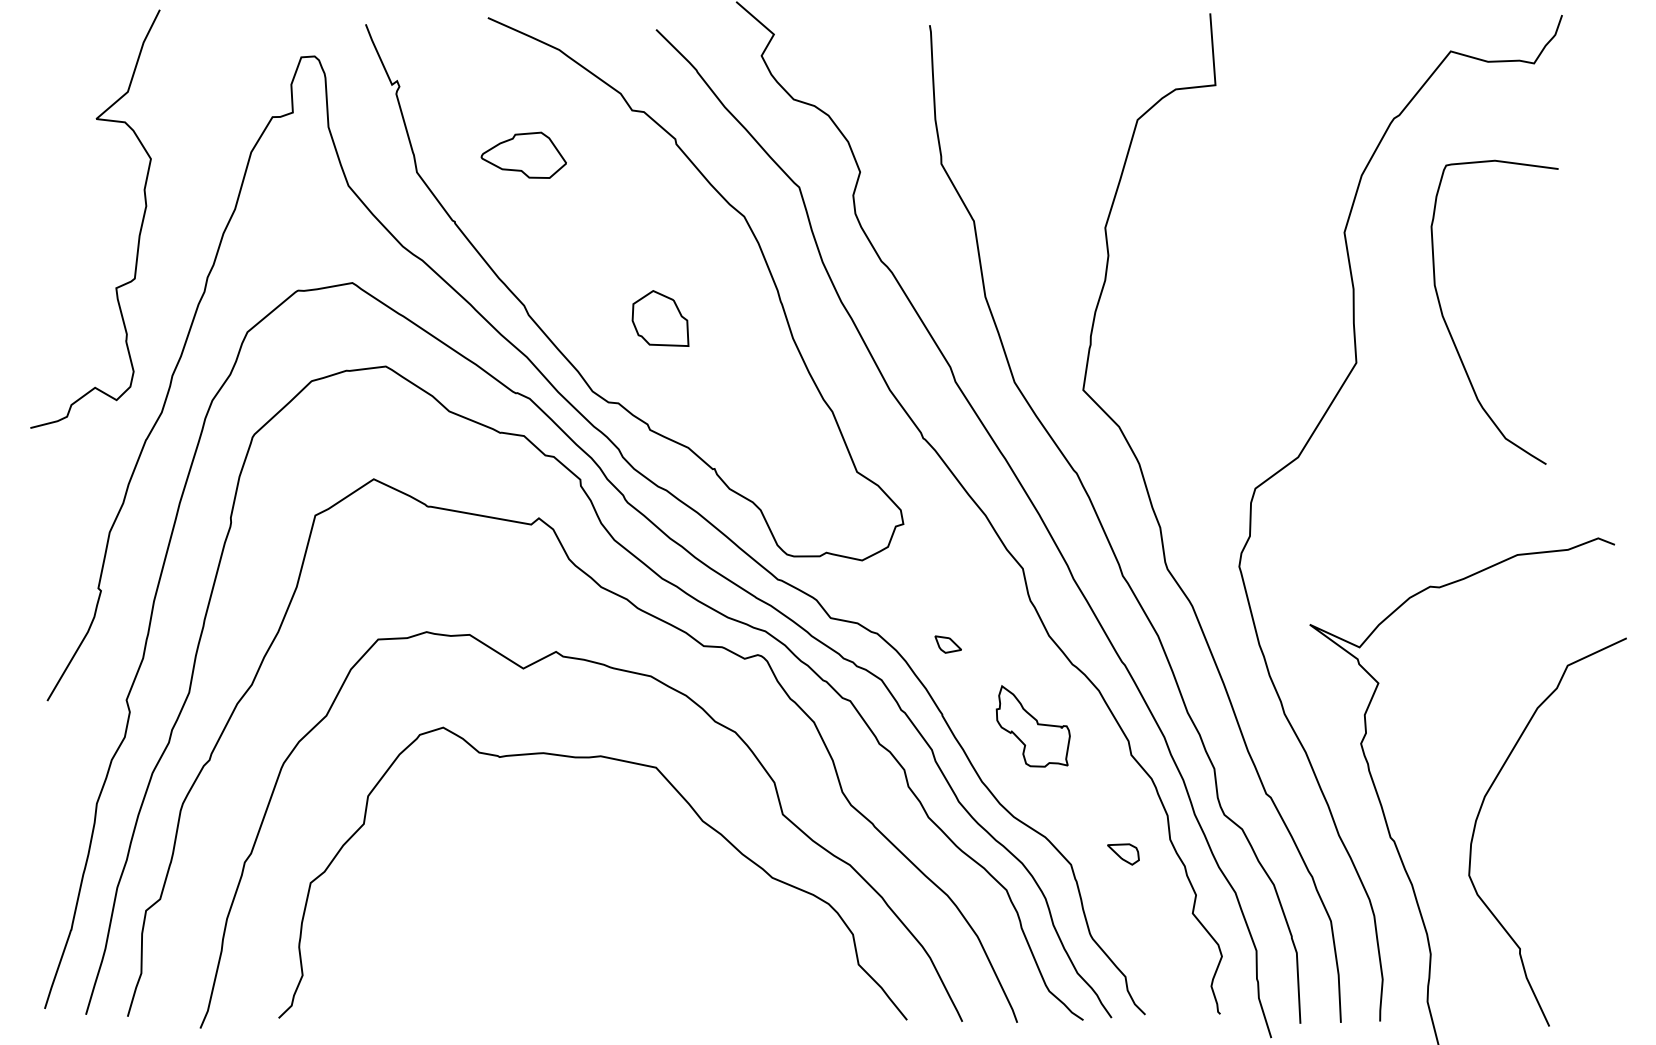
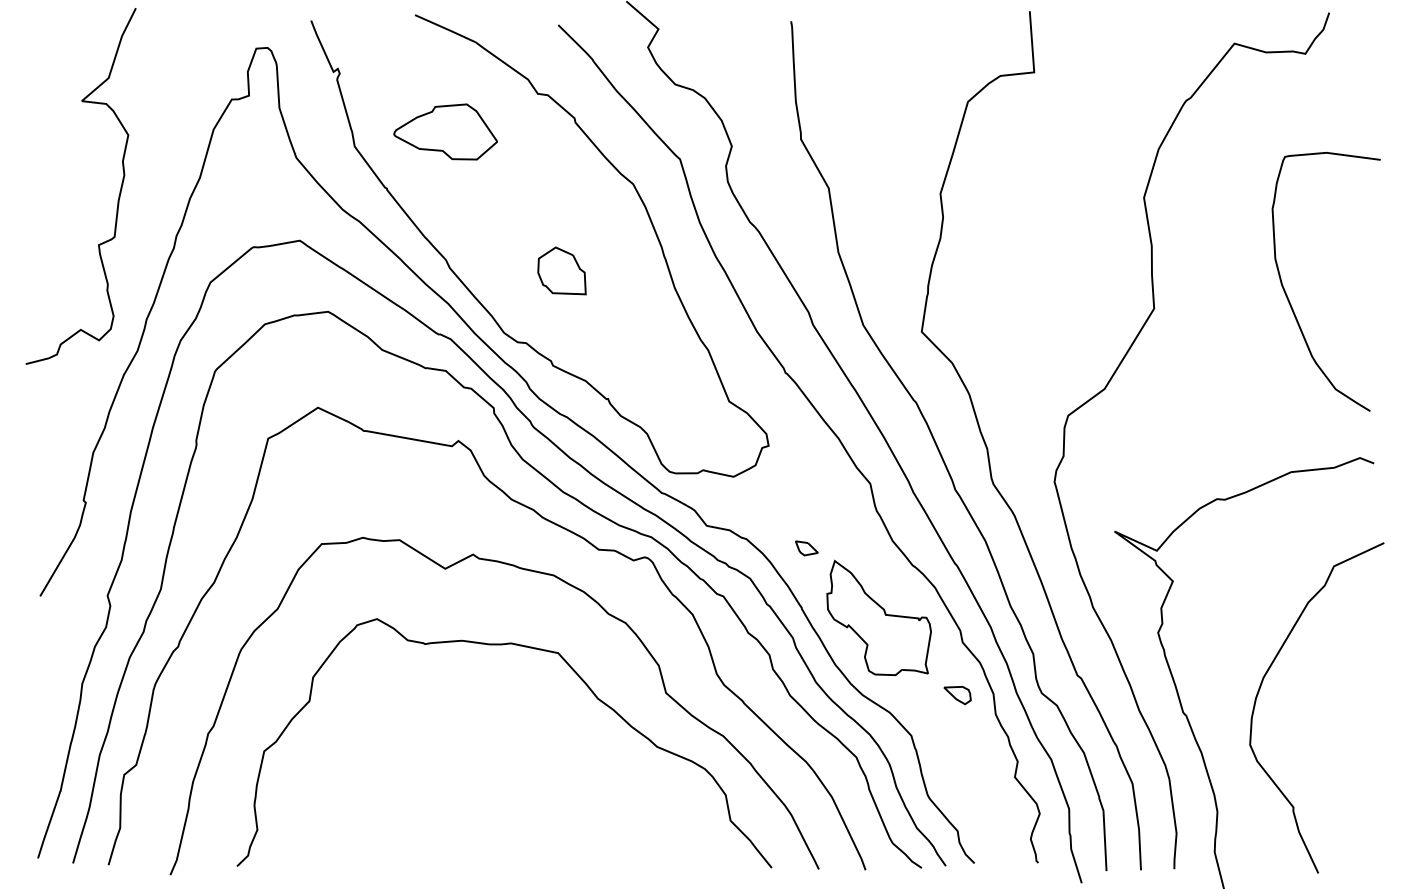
part: (523, 155) -> (445, 132), size x1.43
curve: (1450, 331) -> (1288, 298), moved
part: (1033, 726) -> (879, 618), size x1.67
part: (1123, 854) -> (957, 695), moved

